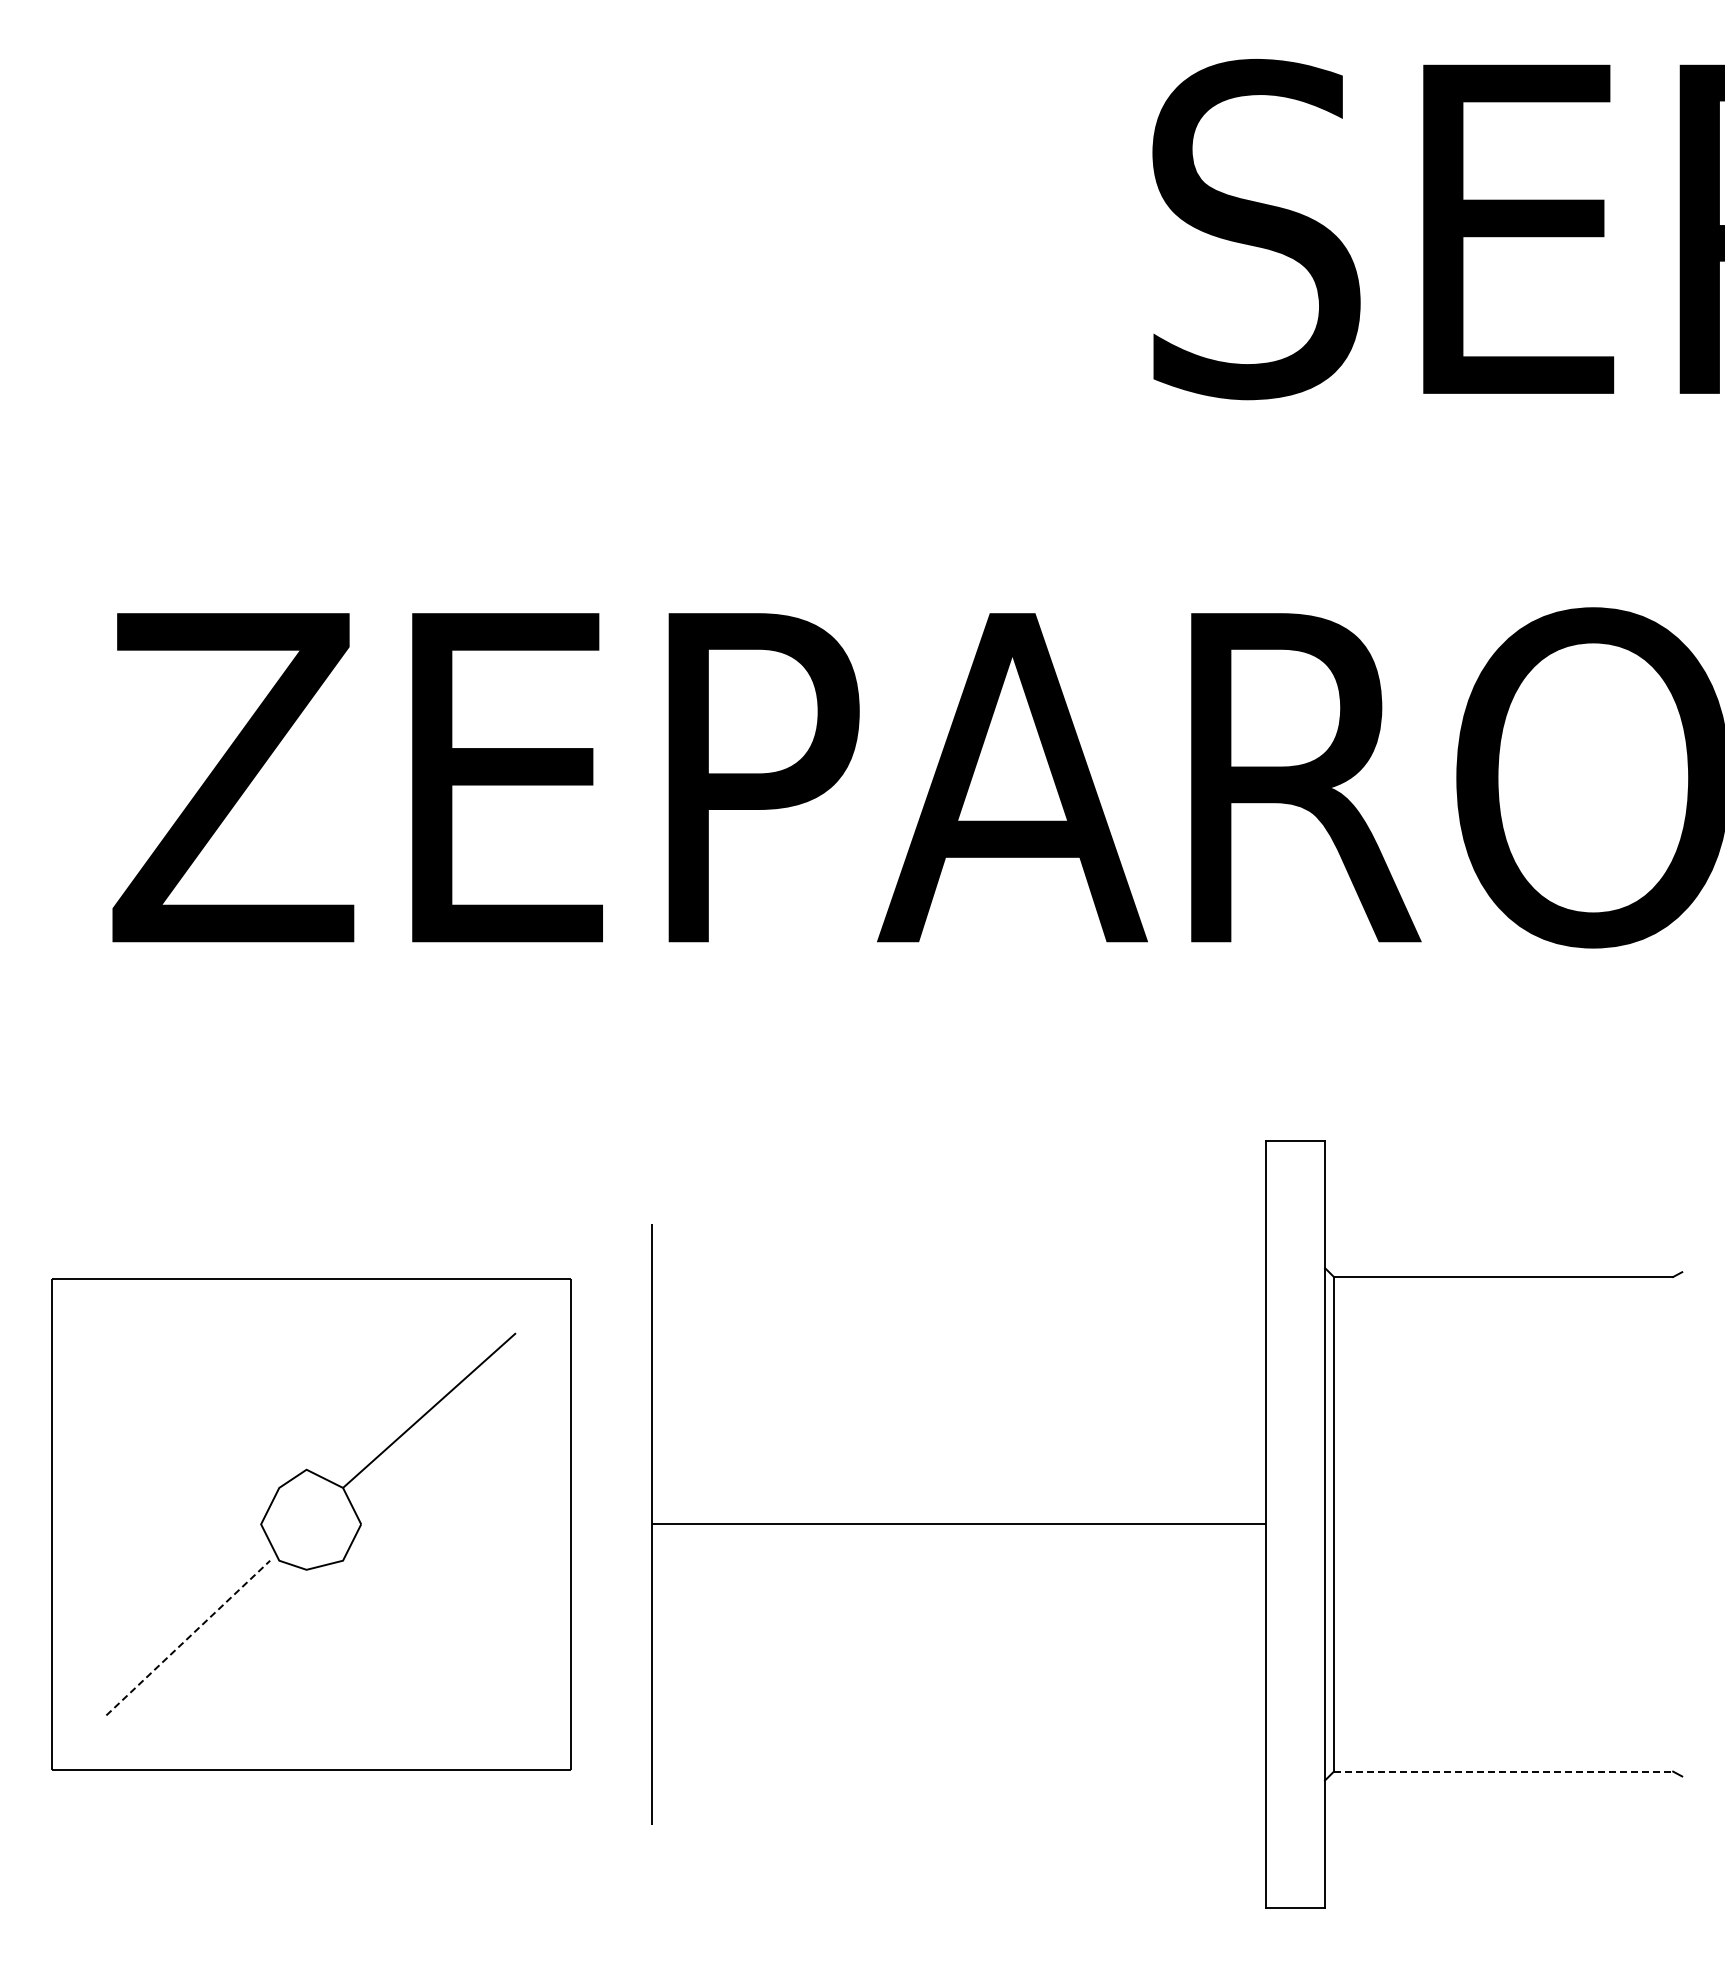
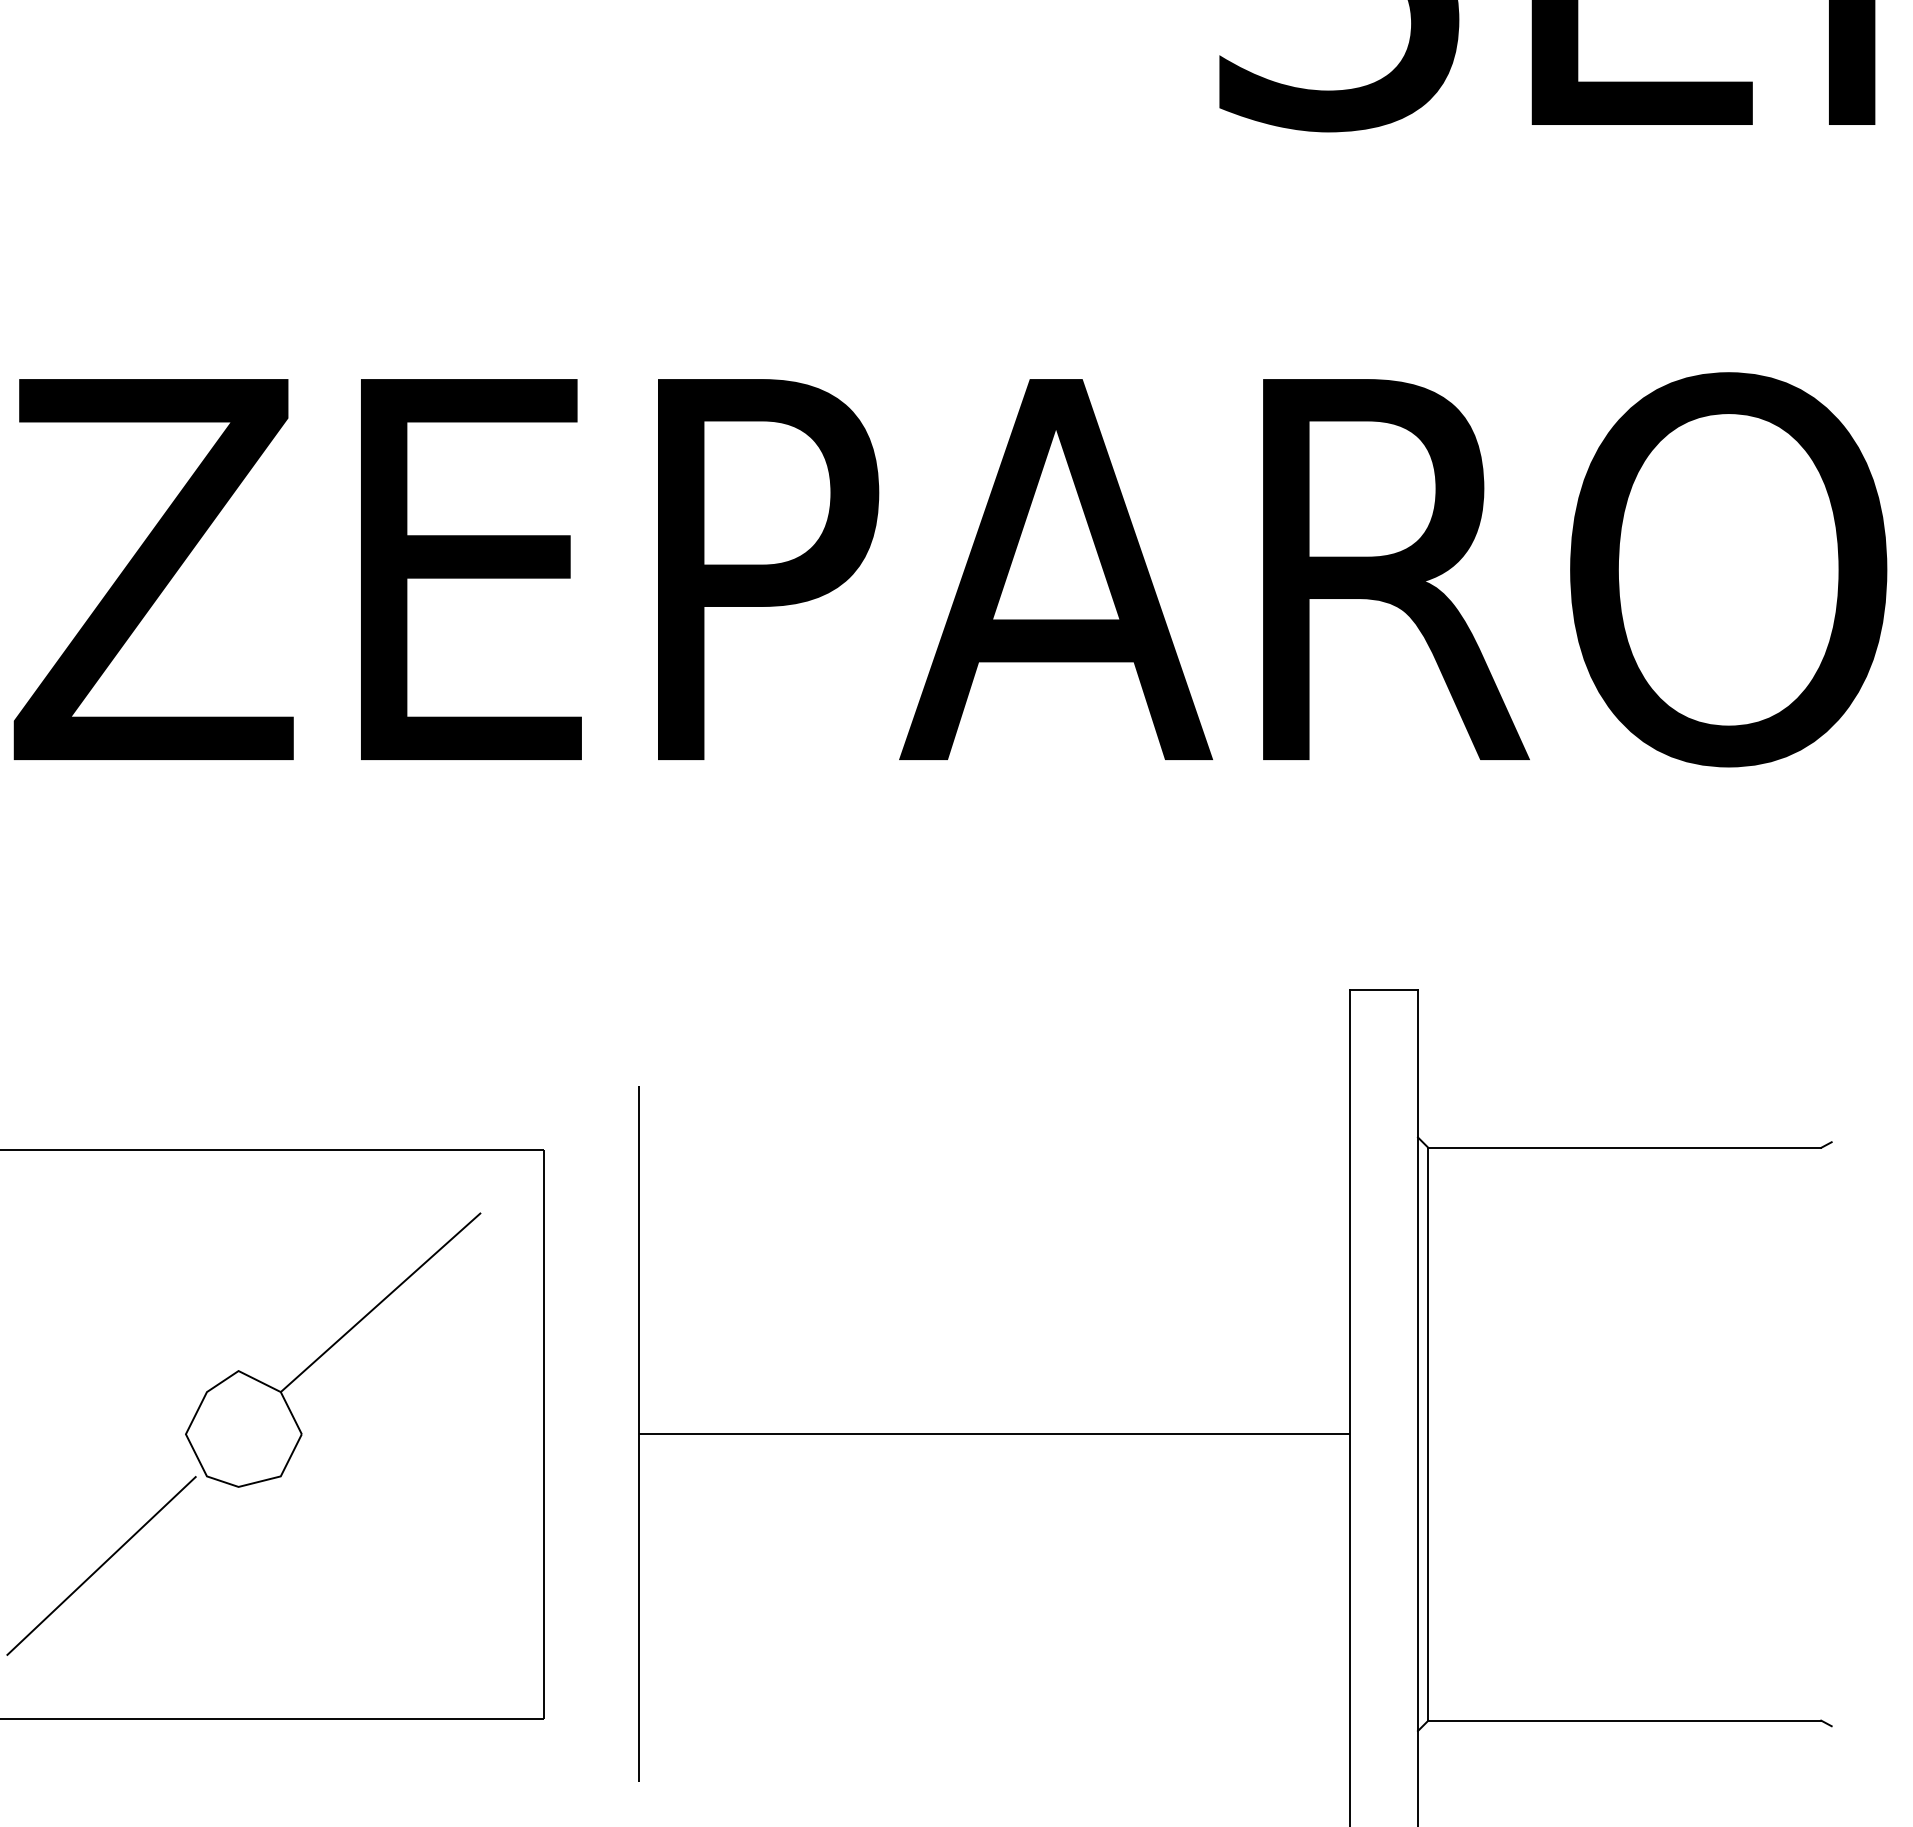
line: (188, 1638) -> (101, 1566), dashed -> solid
line: (1503, 1771) -> (1624, 1720), dashed -> solid

